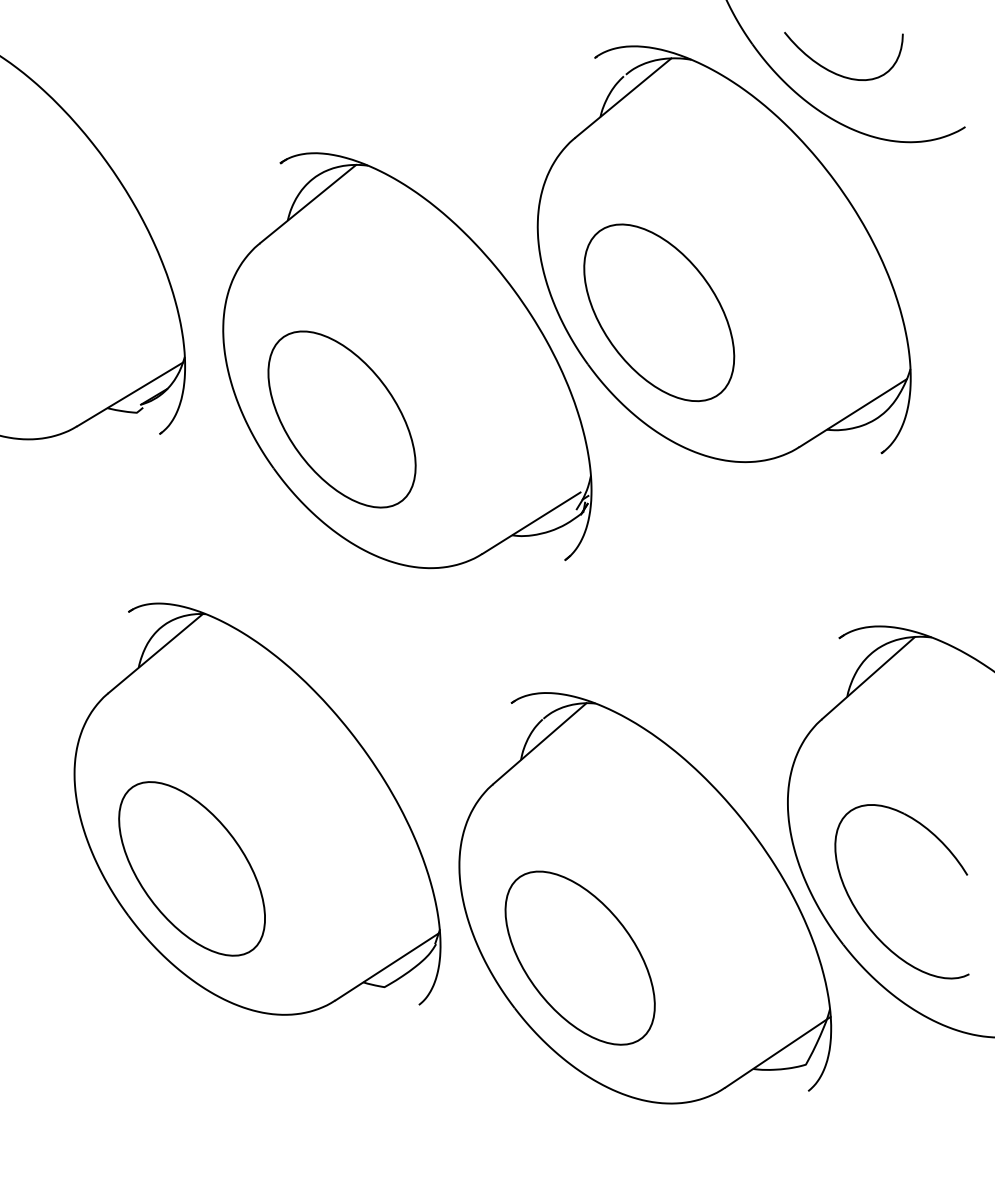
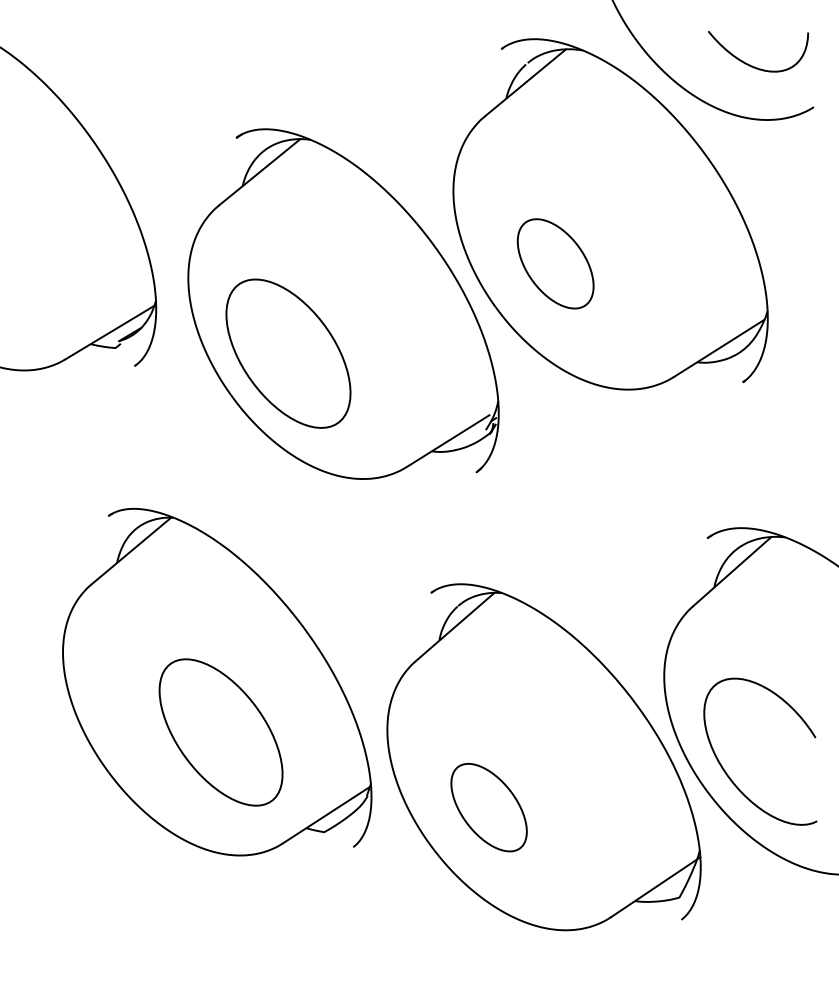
curve: (836, 72) -> (752, 65), moved
part: (658, 312) -> (555, 263), size x0.6
part: (191, 868) -> (220, 732), moved
part: (579, 957) -> (488, 807), size x0.6

